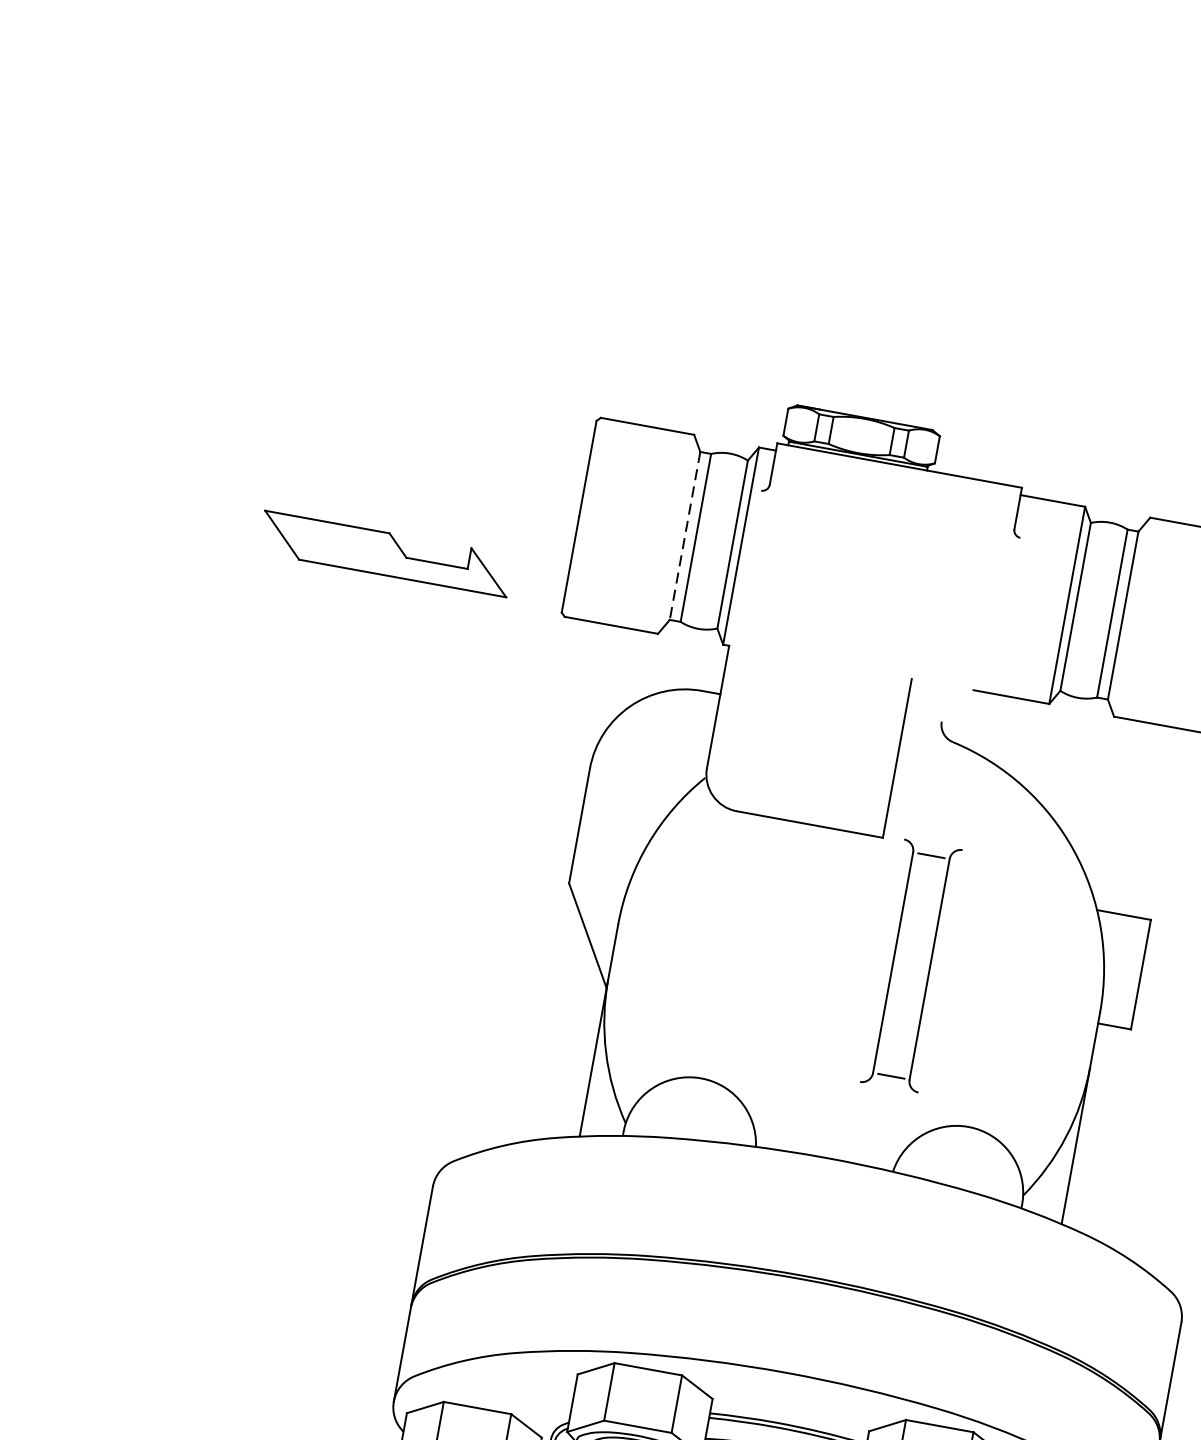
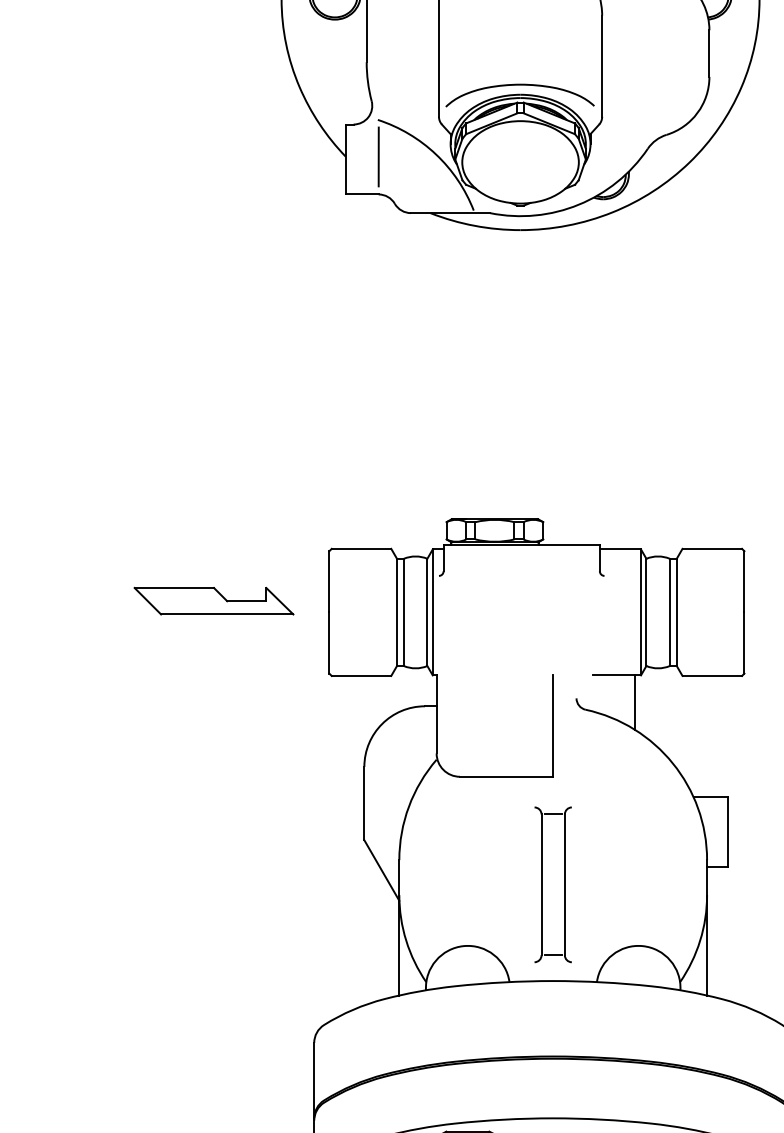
line: (685, 536) -> (397, 612), dashed -> solid
part: (385, 552) -> (213, 600), moved
line: (1031, 744) -> (634, 702), added
part: (894, 962) -> (542, 884), moved

